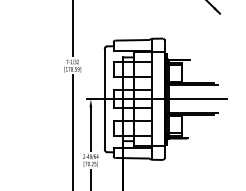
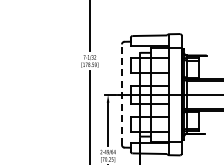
line: (104, 98) -> (121, 93), solid -> dashed

